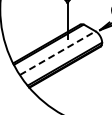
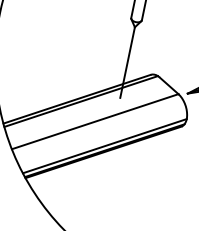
line: (57, 53) -> (94, 122), dashed -> solid

